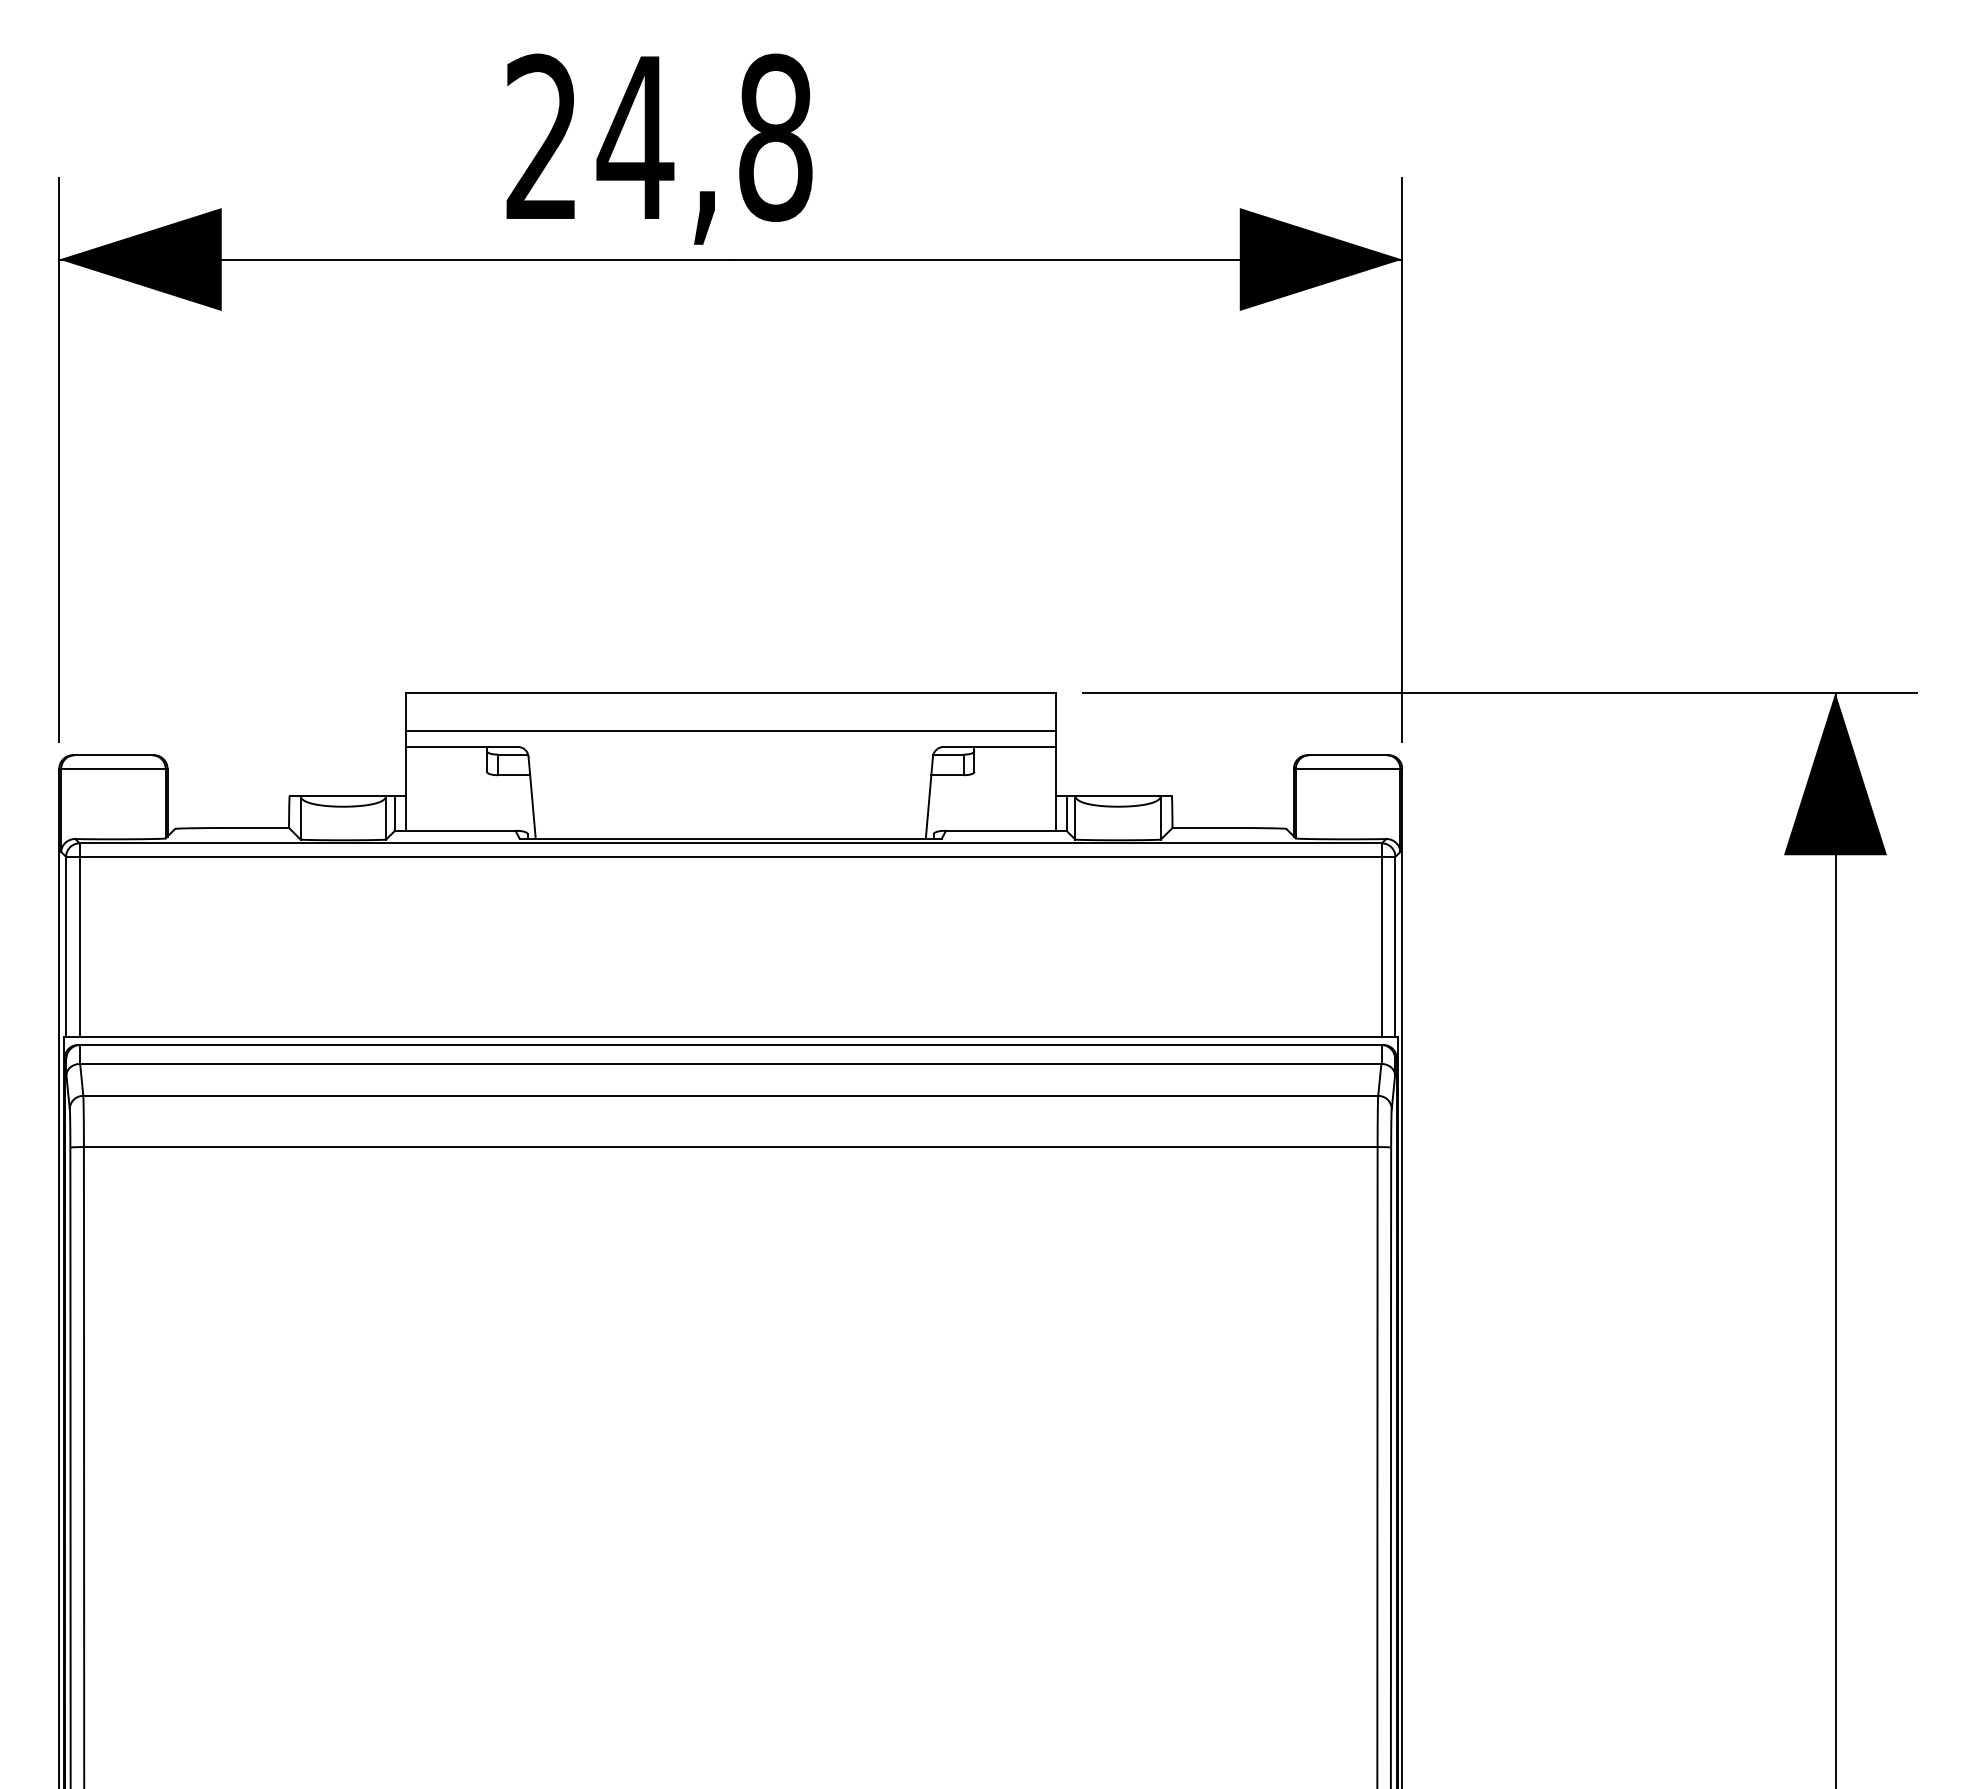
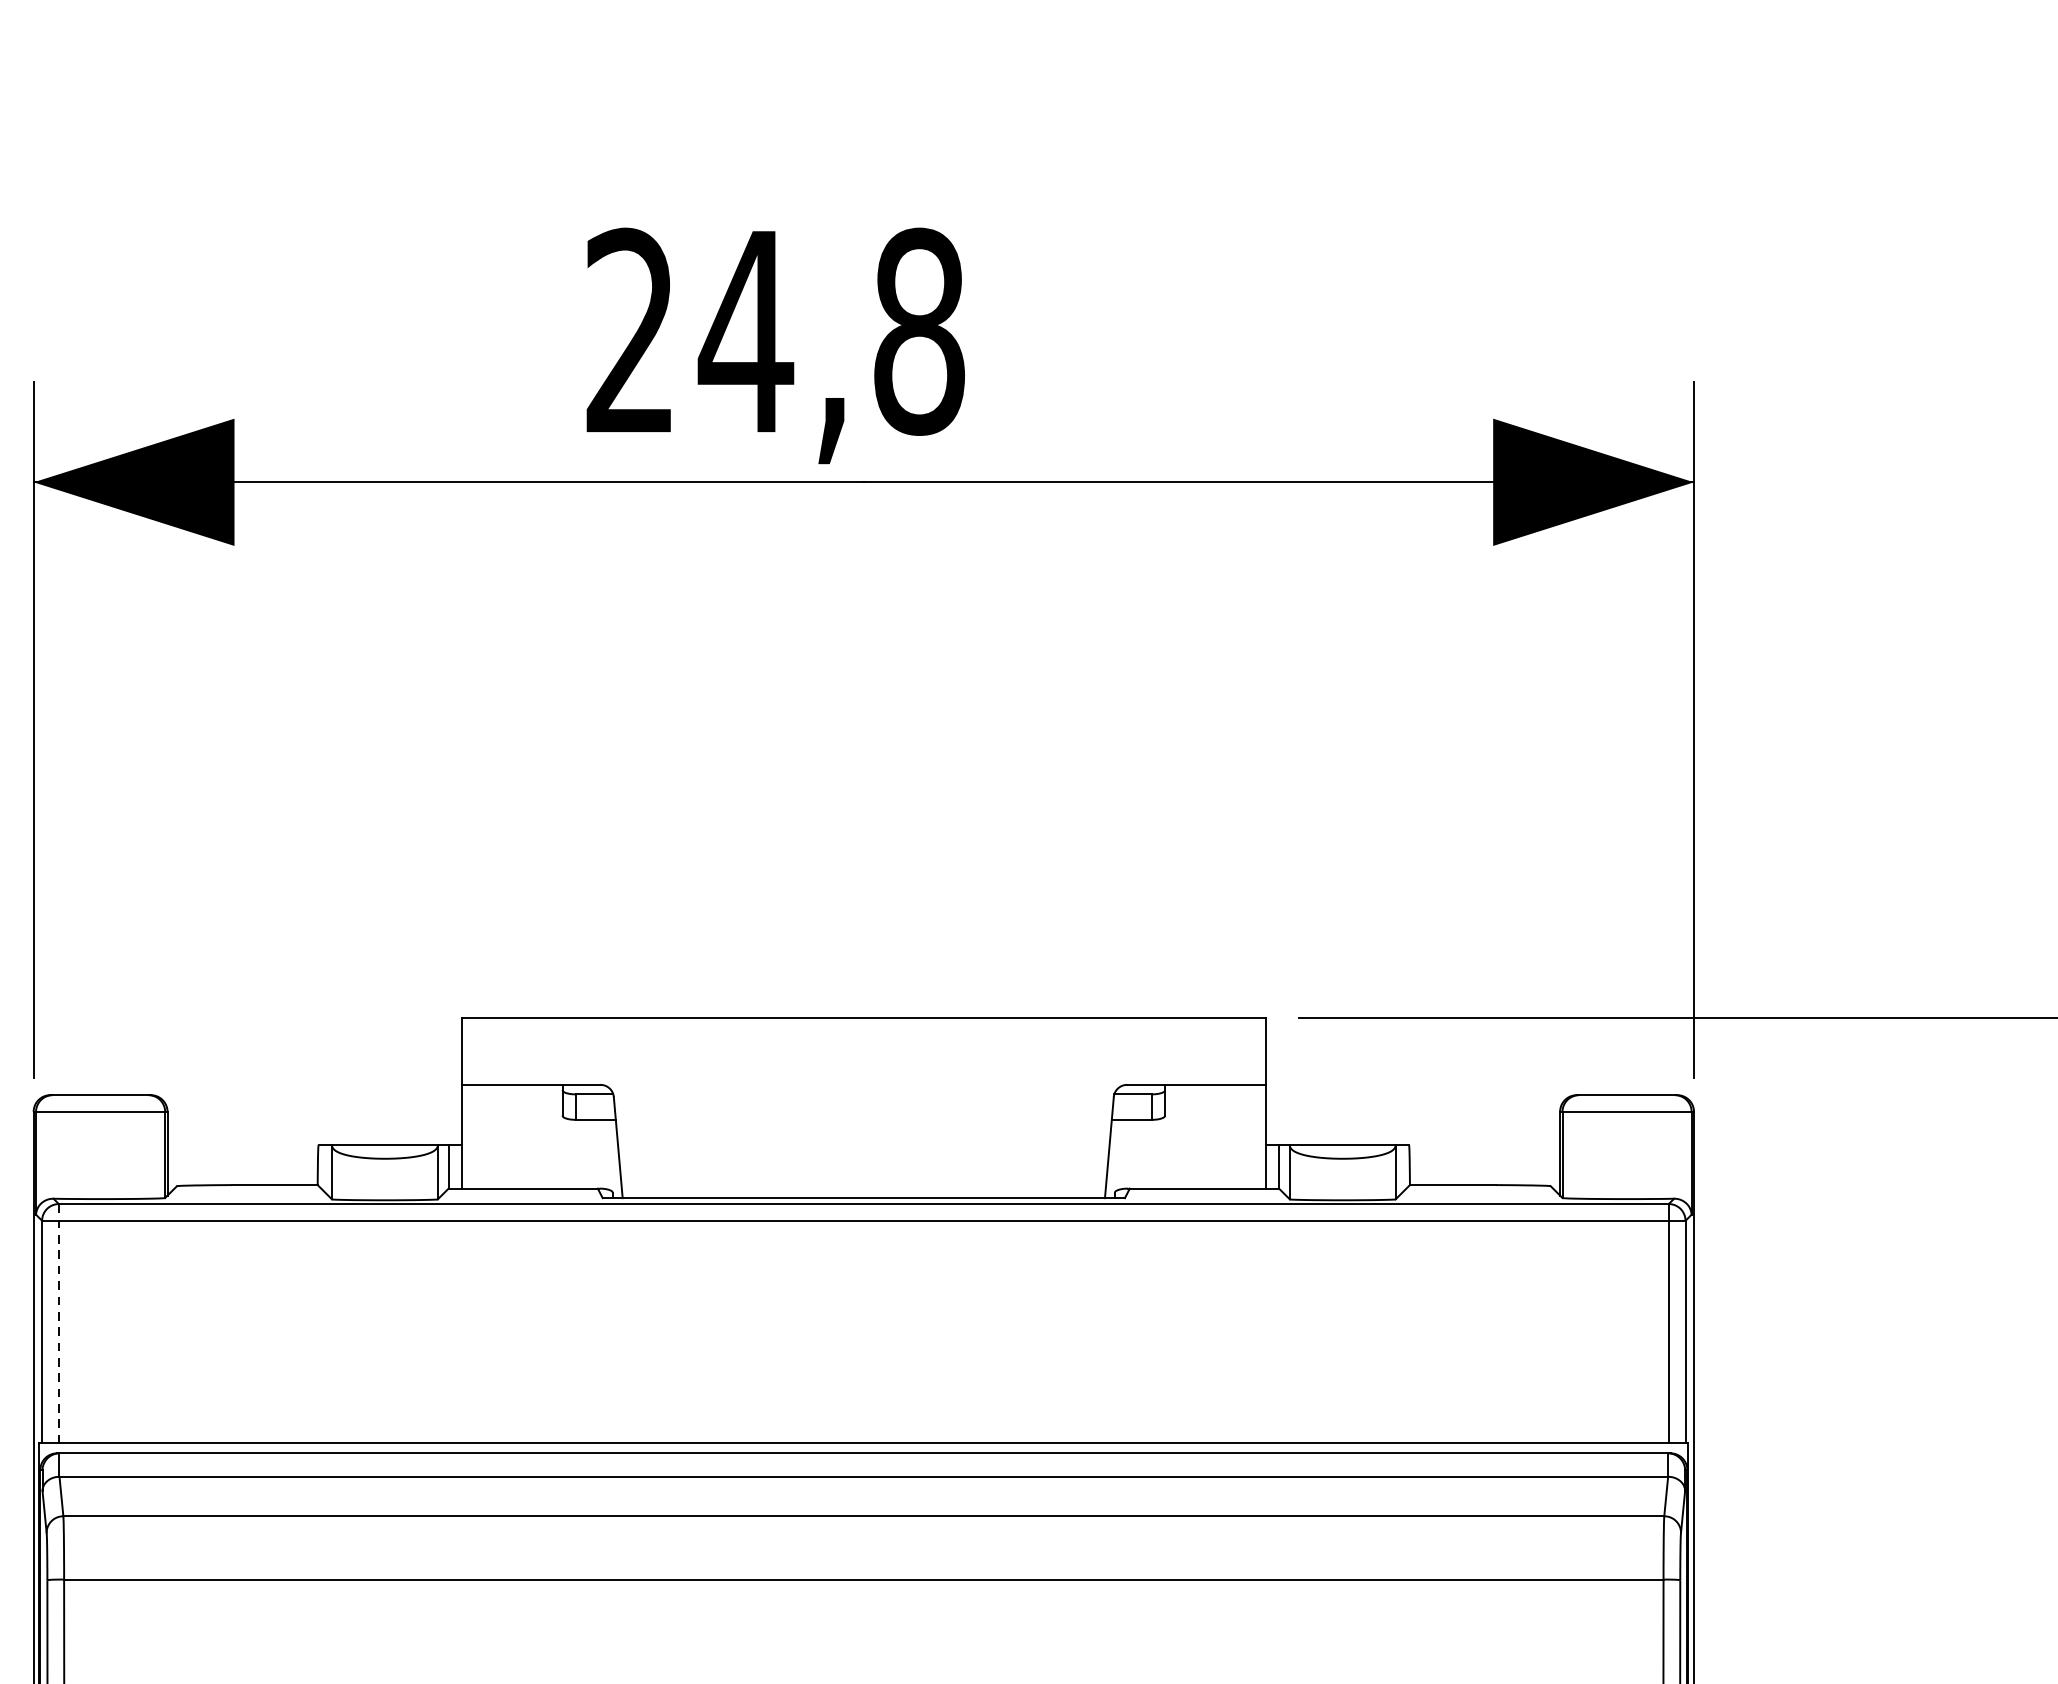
line: (730, 730) -> (863, 1064), removed
line: (79, 940) -> (58, 1324), solid -> dashed

